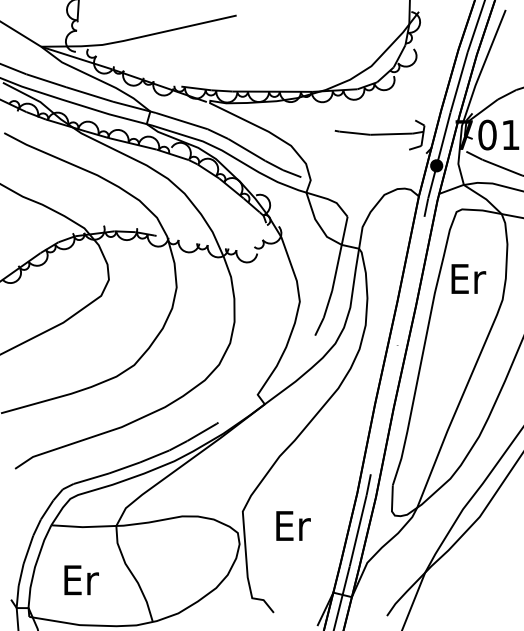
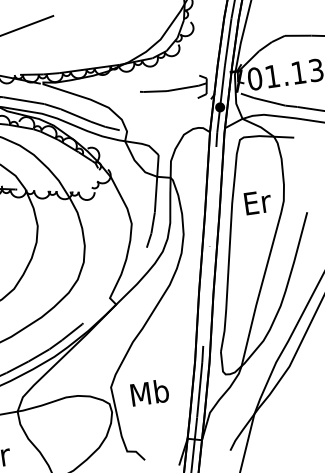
text: (468, 278) -> (257, 202), moved
text: (292, 525) -> (149, 392), Er -> Mb

